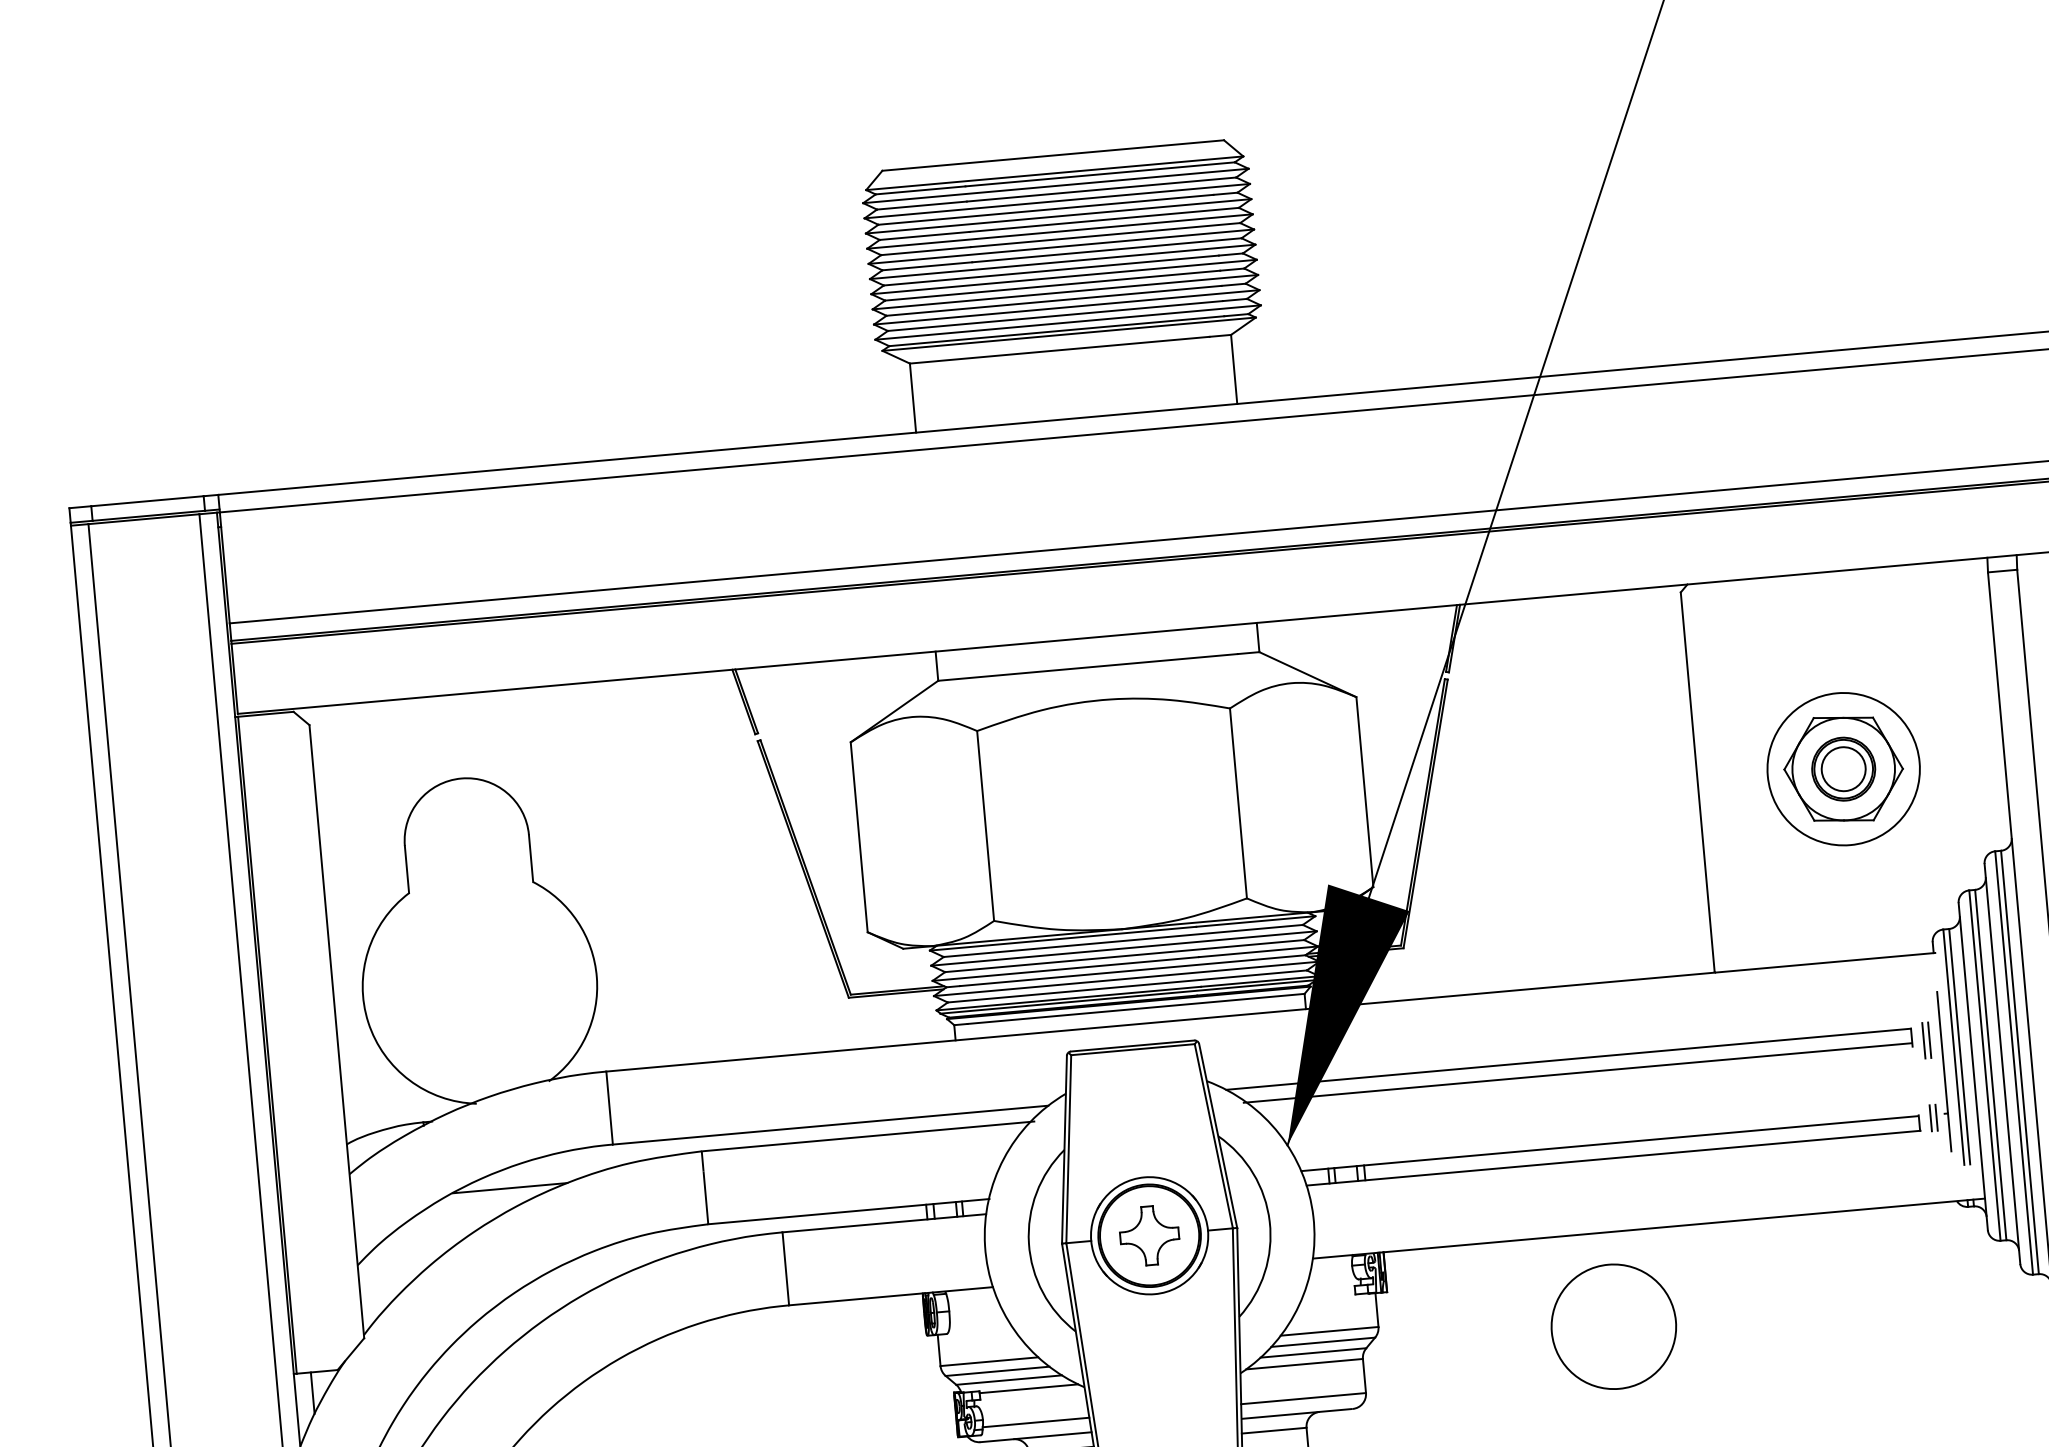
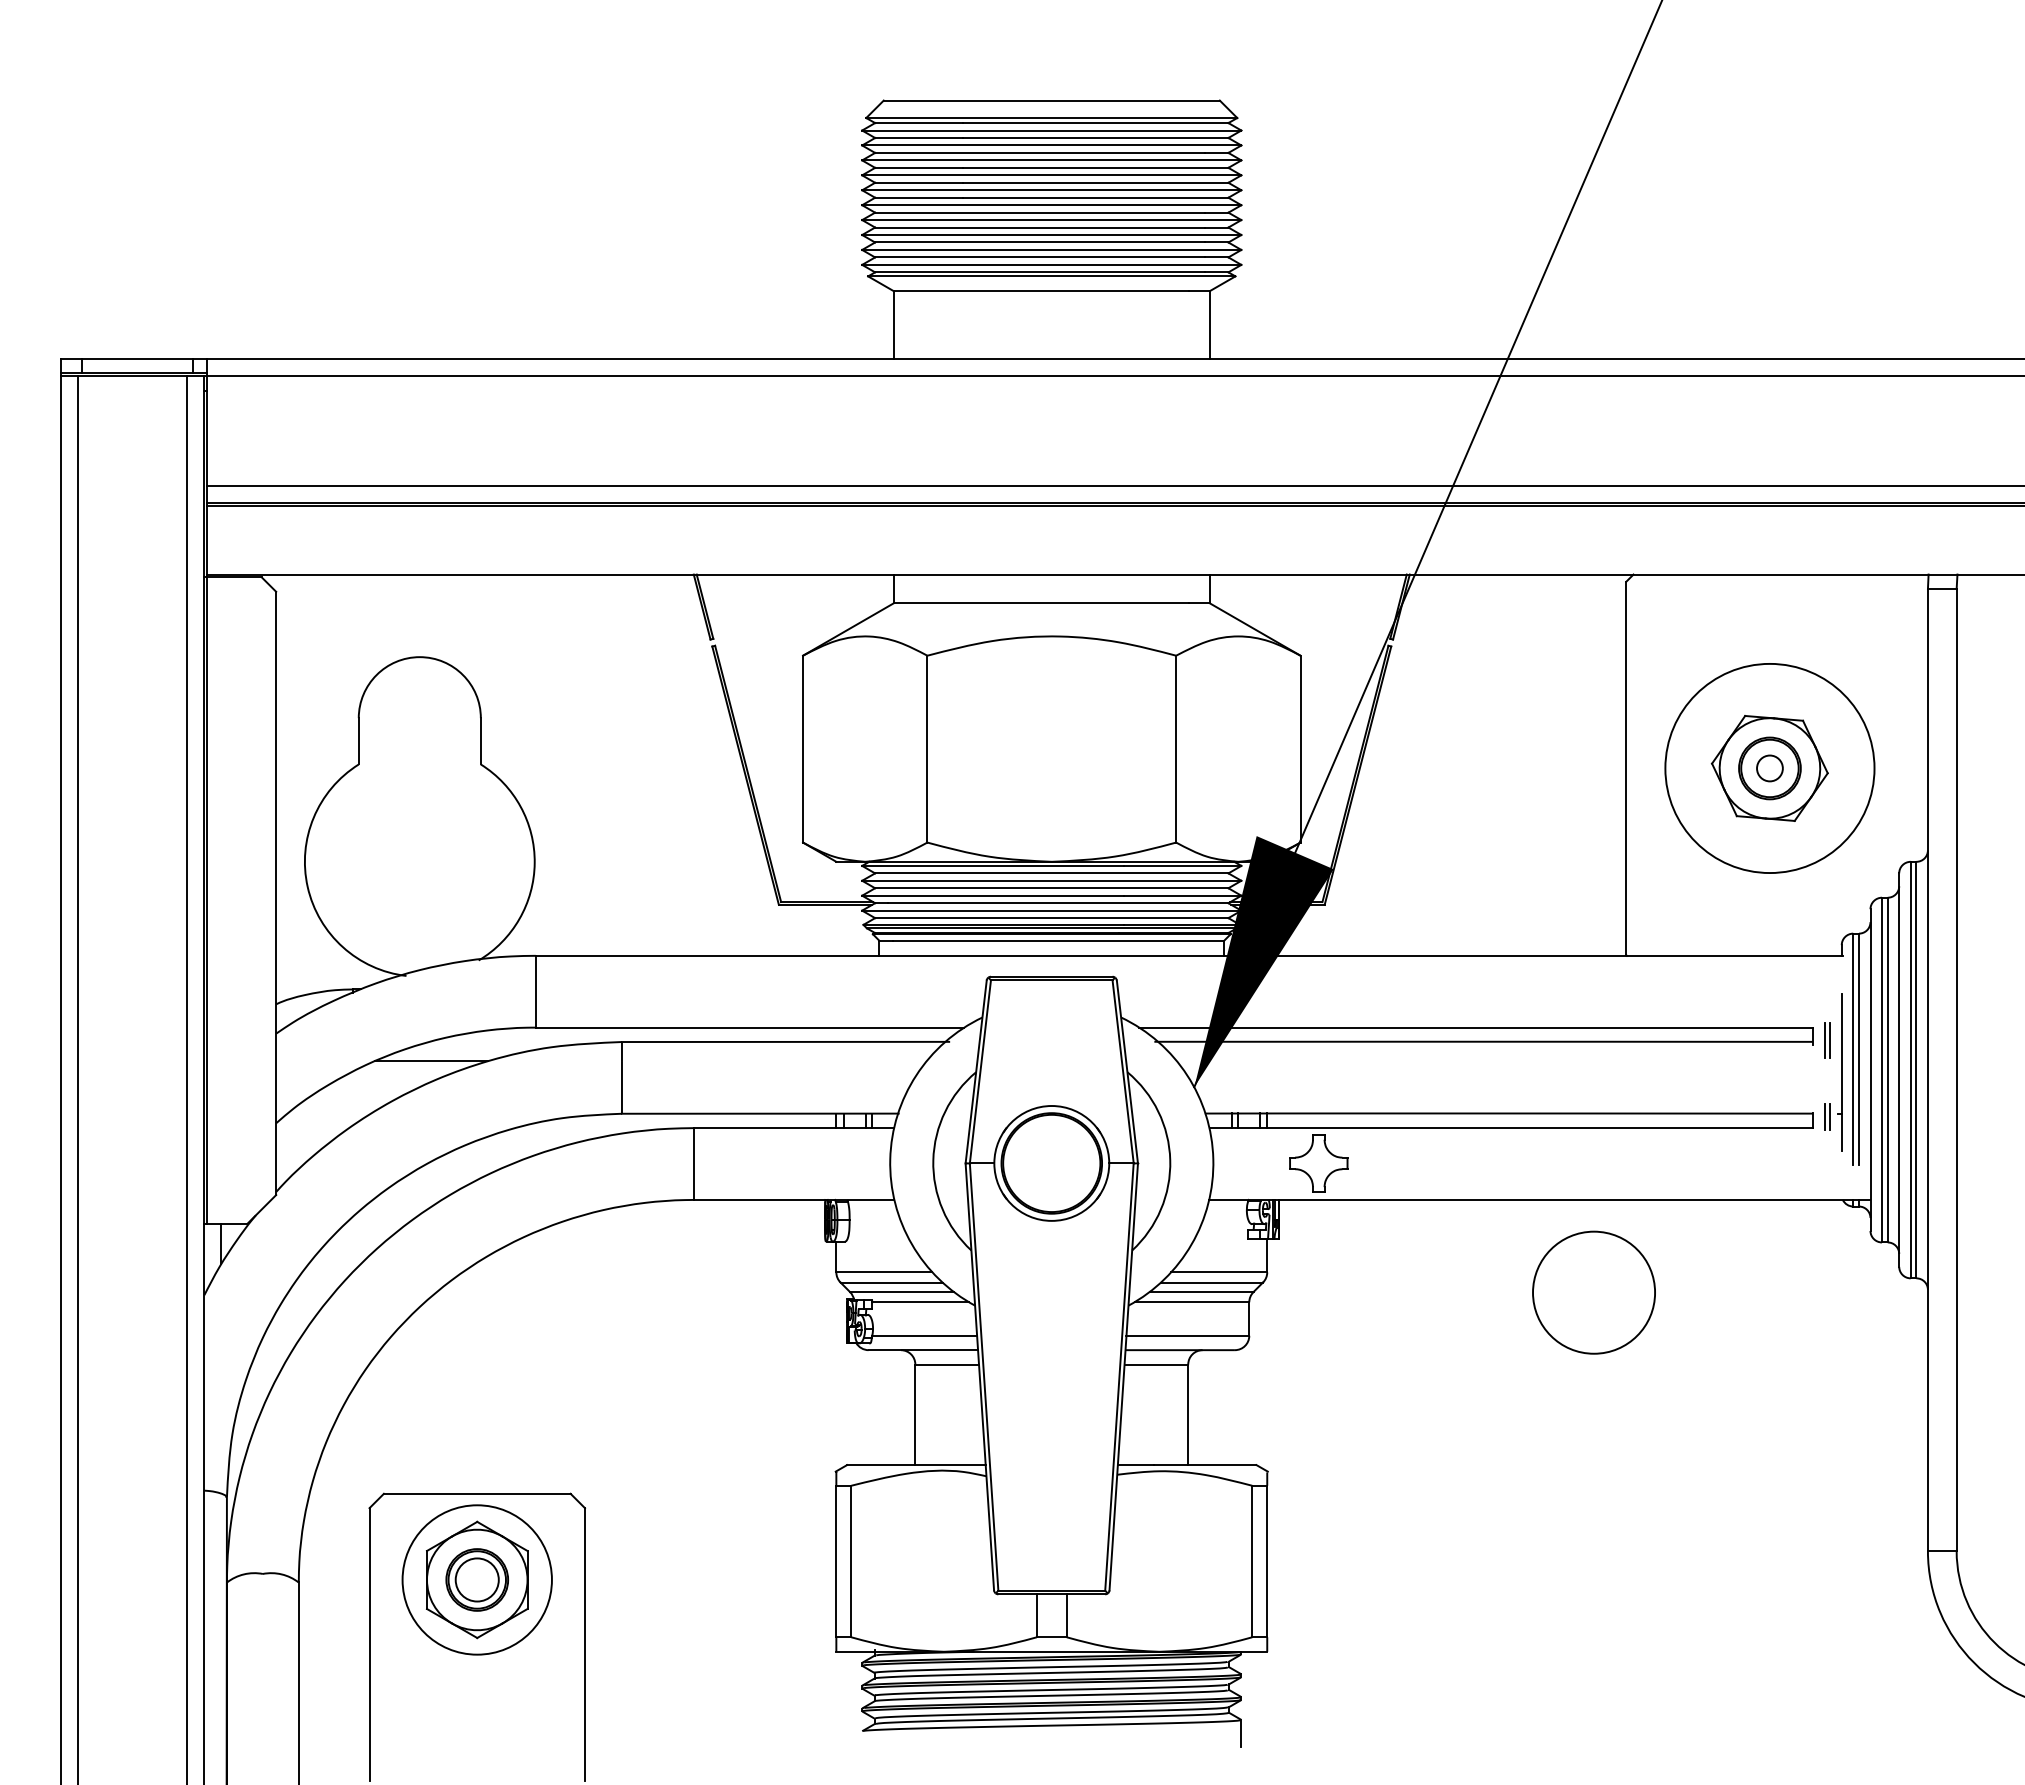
circle: (1843, 769) -> (1769, 768), size x0.6
circle: (1843, 769) -> (1769, 768), size x1.4
part: (1149, 1235) -> (1318, 1163), moved
circle: (1613, 1326) -> (1593, 1292), moved

